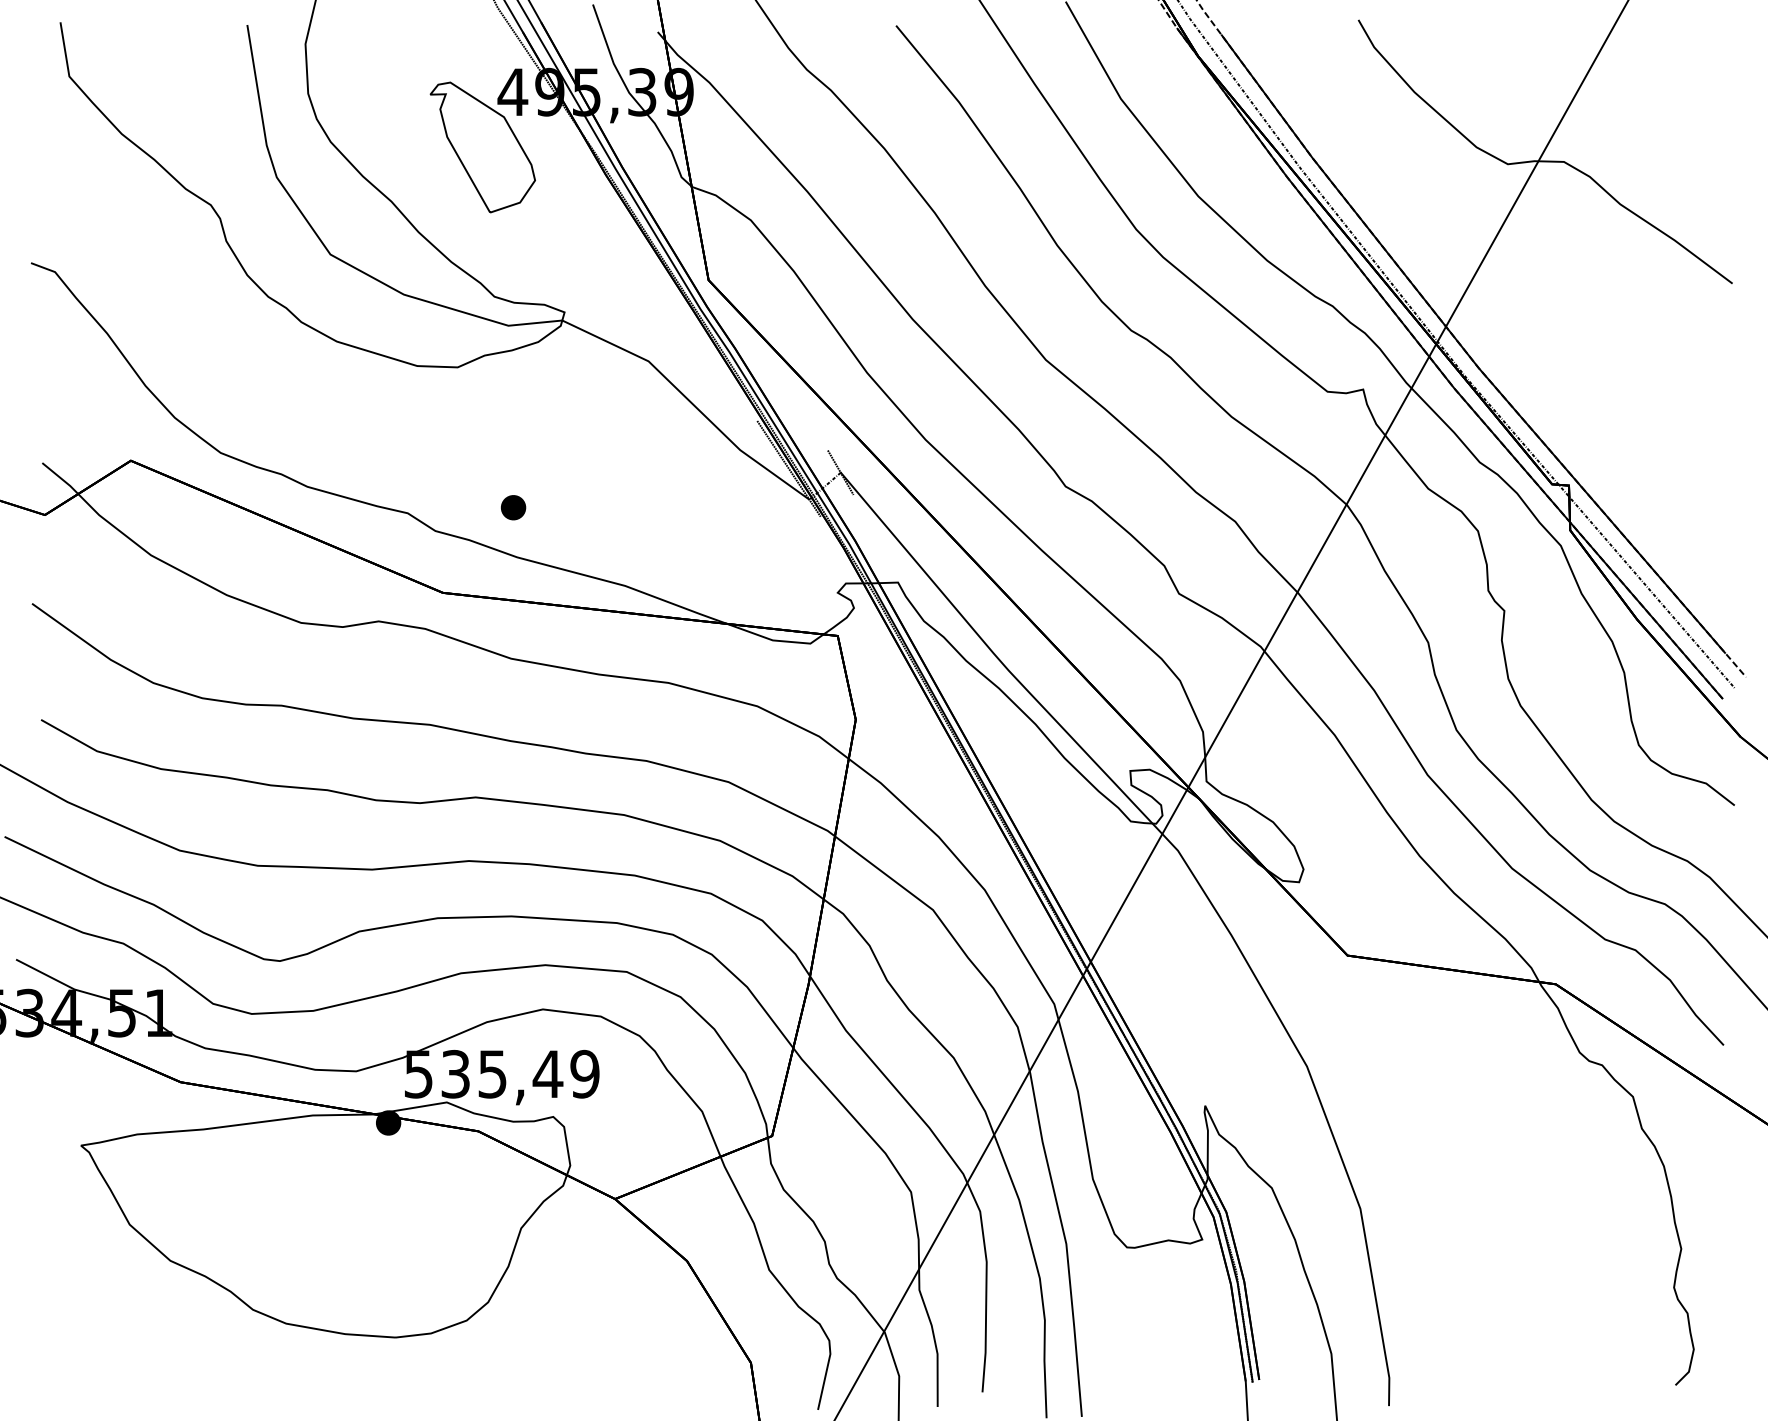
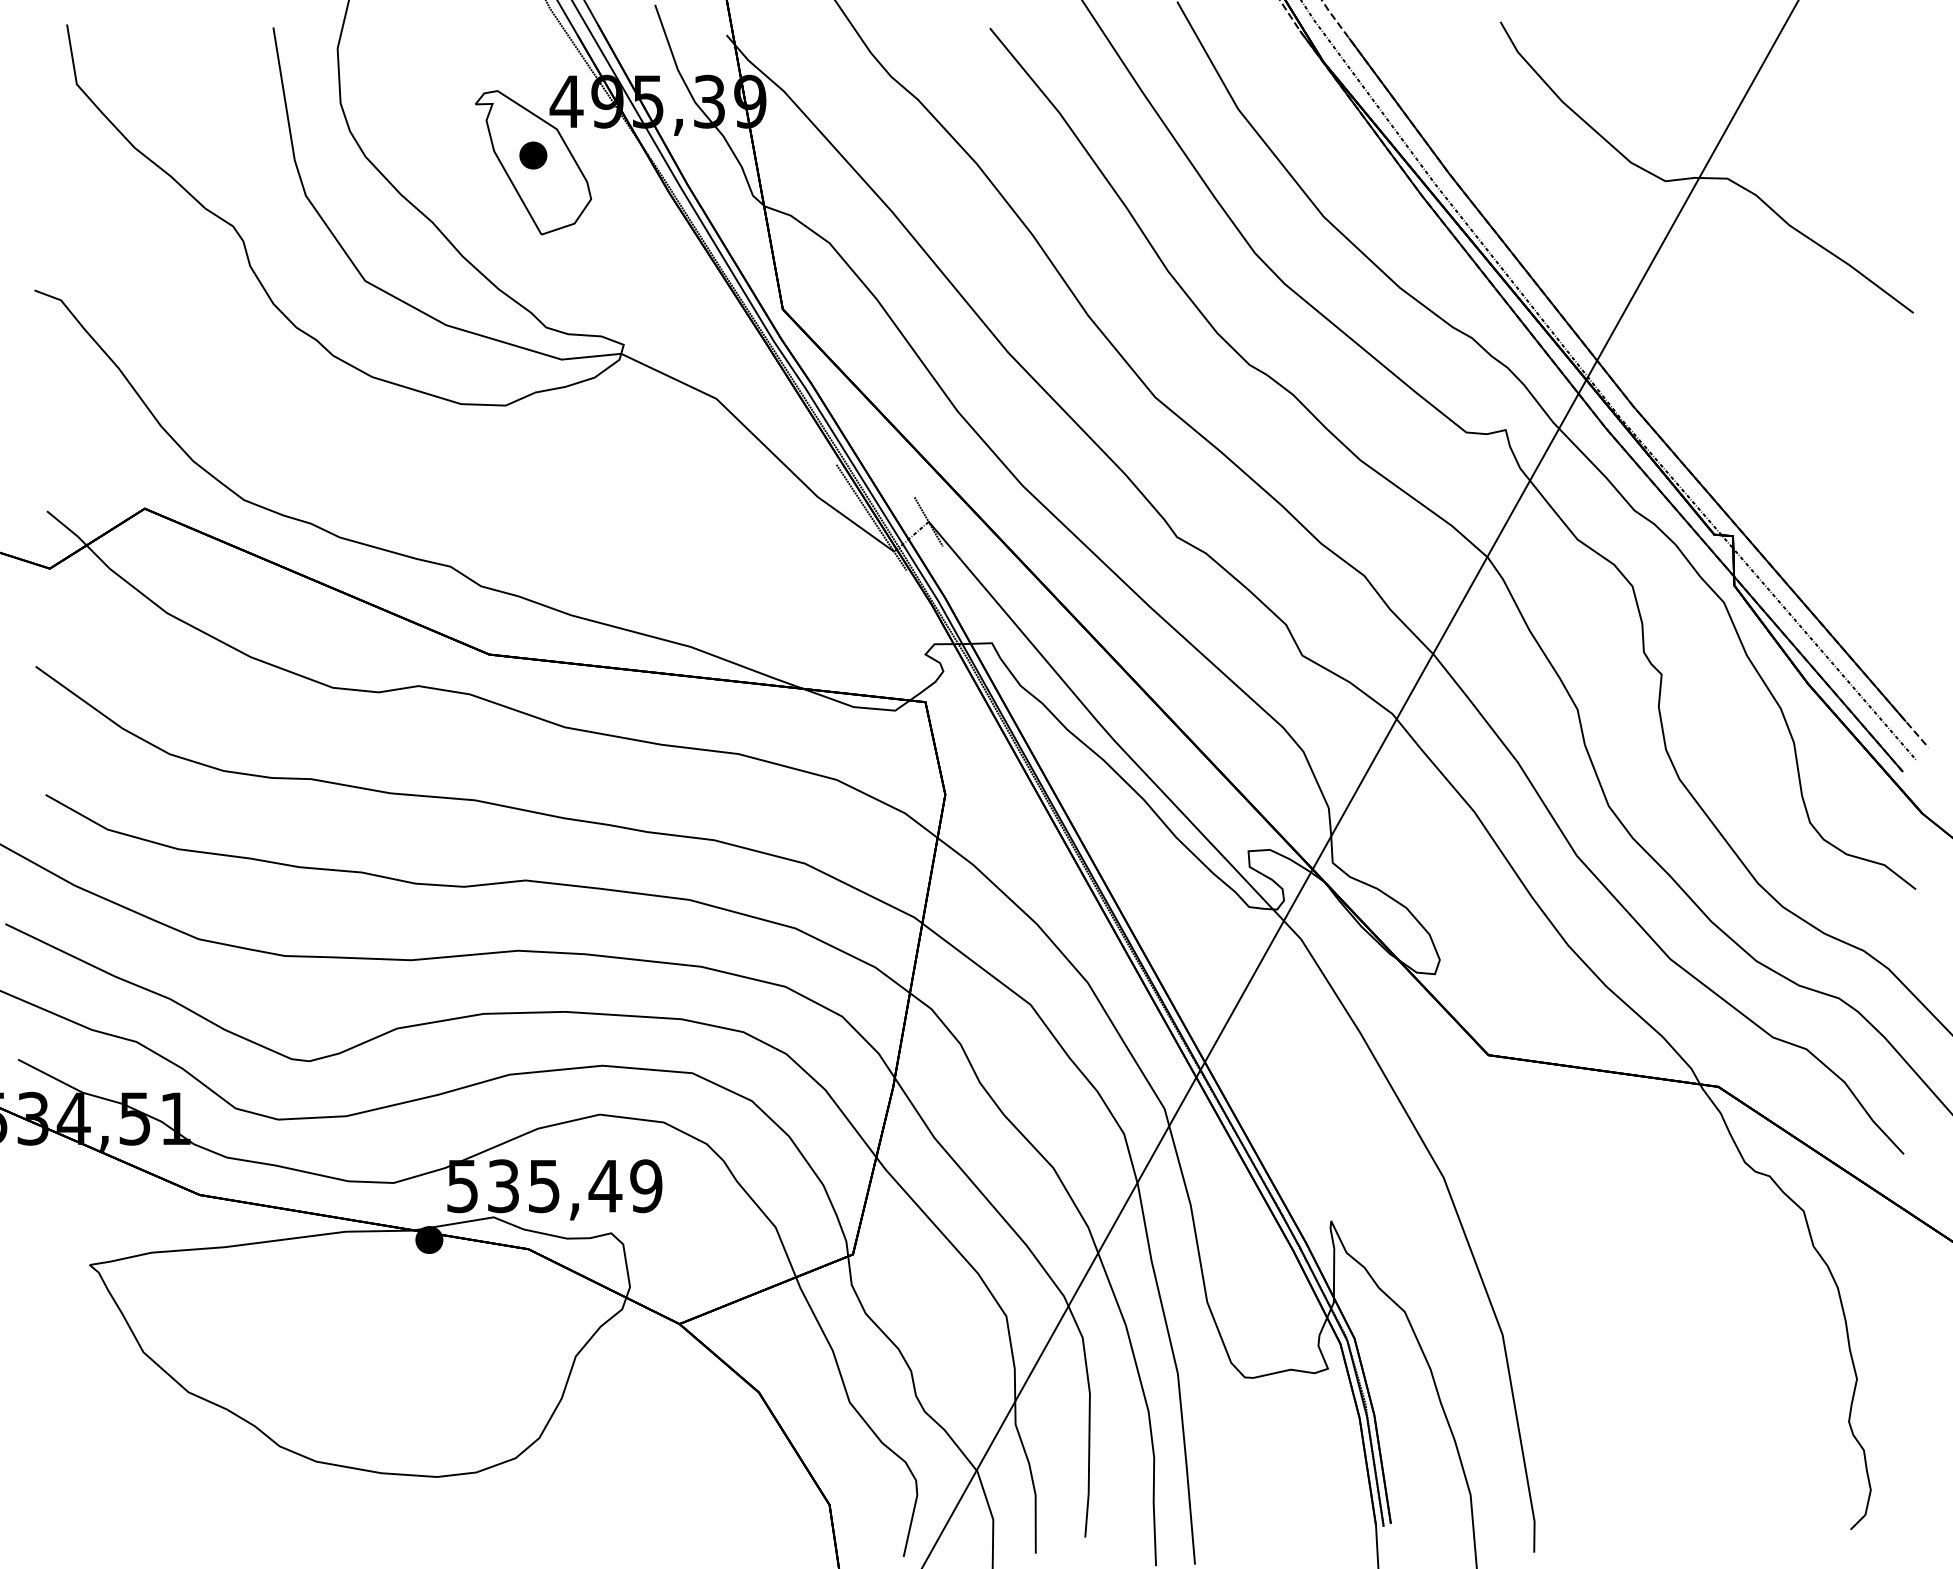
part: (513, 507) -> (533, 155), moved

